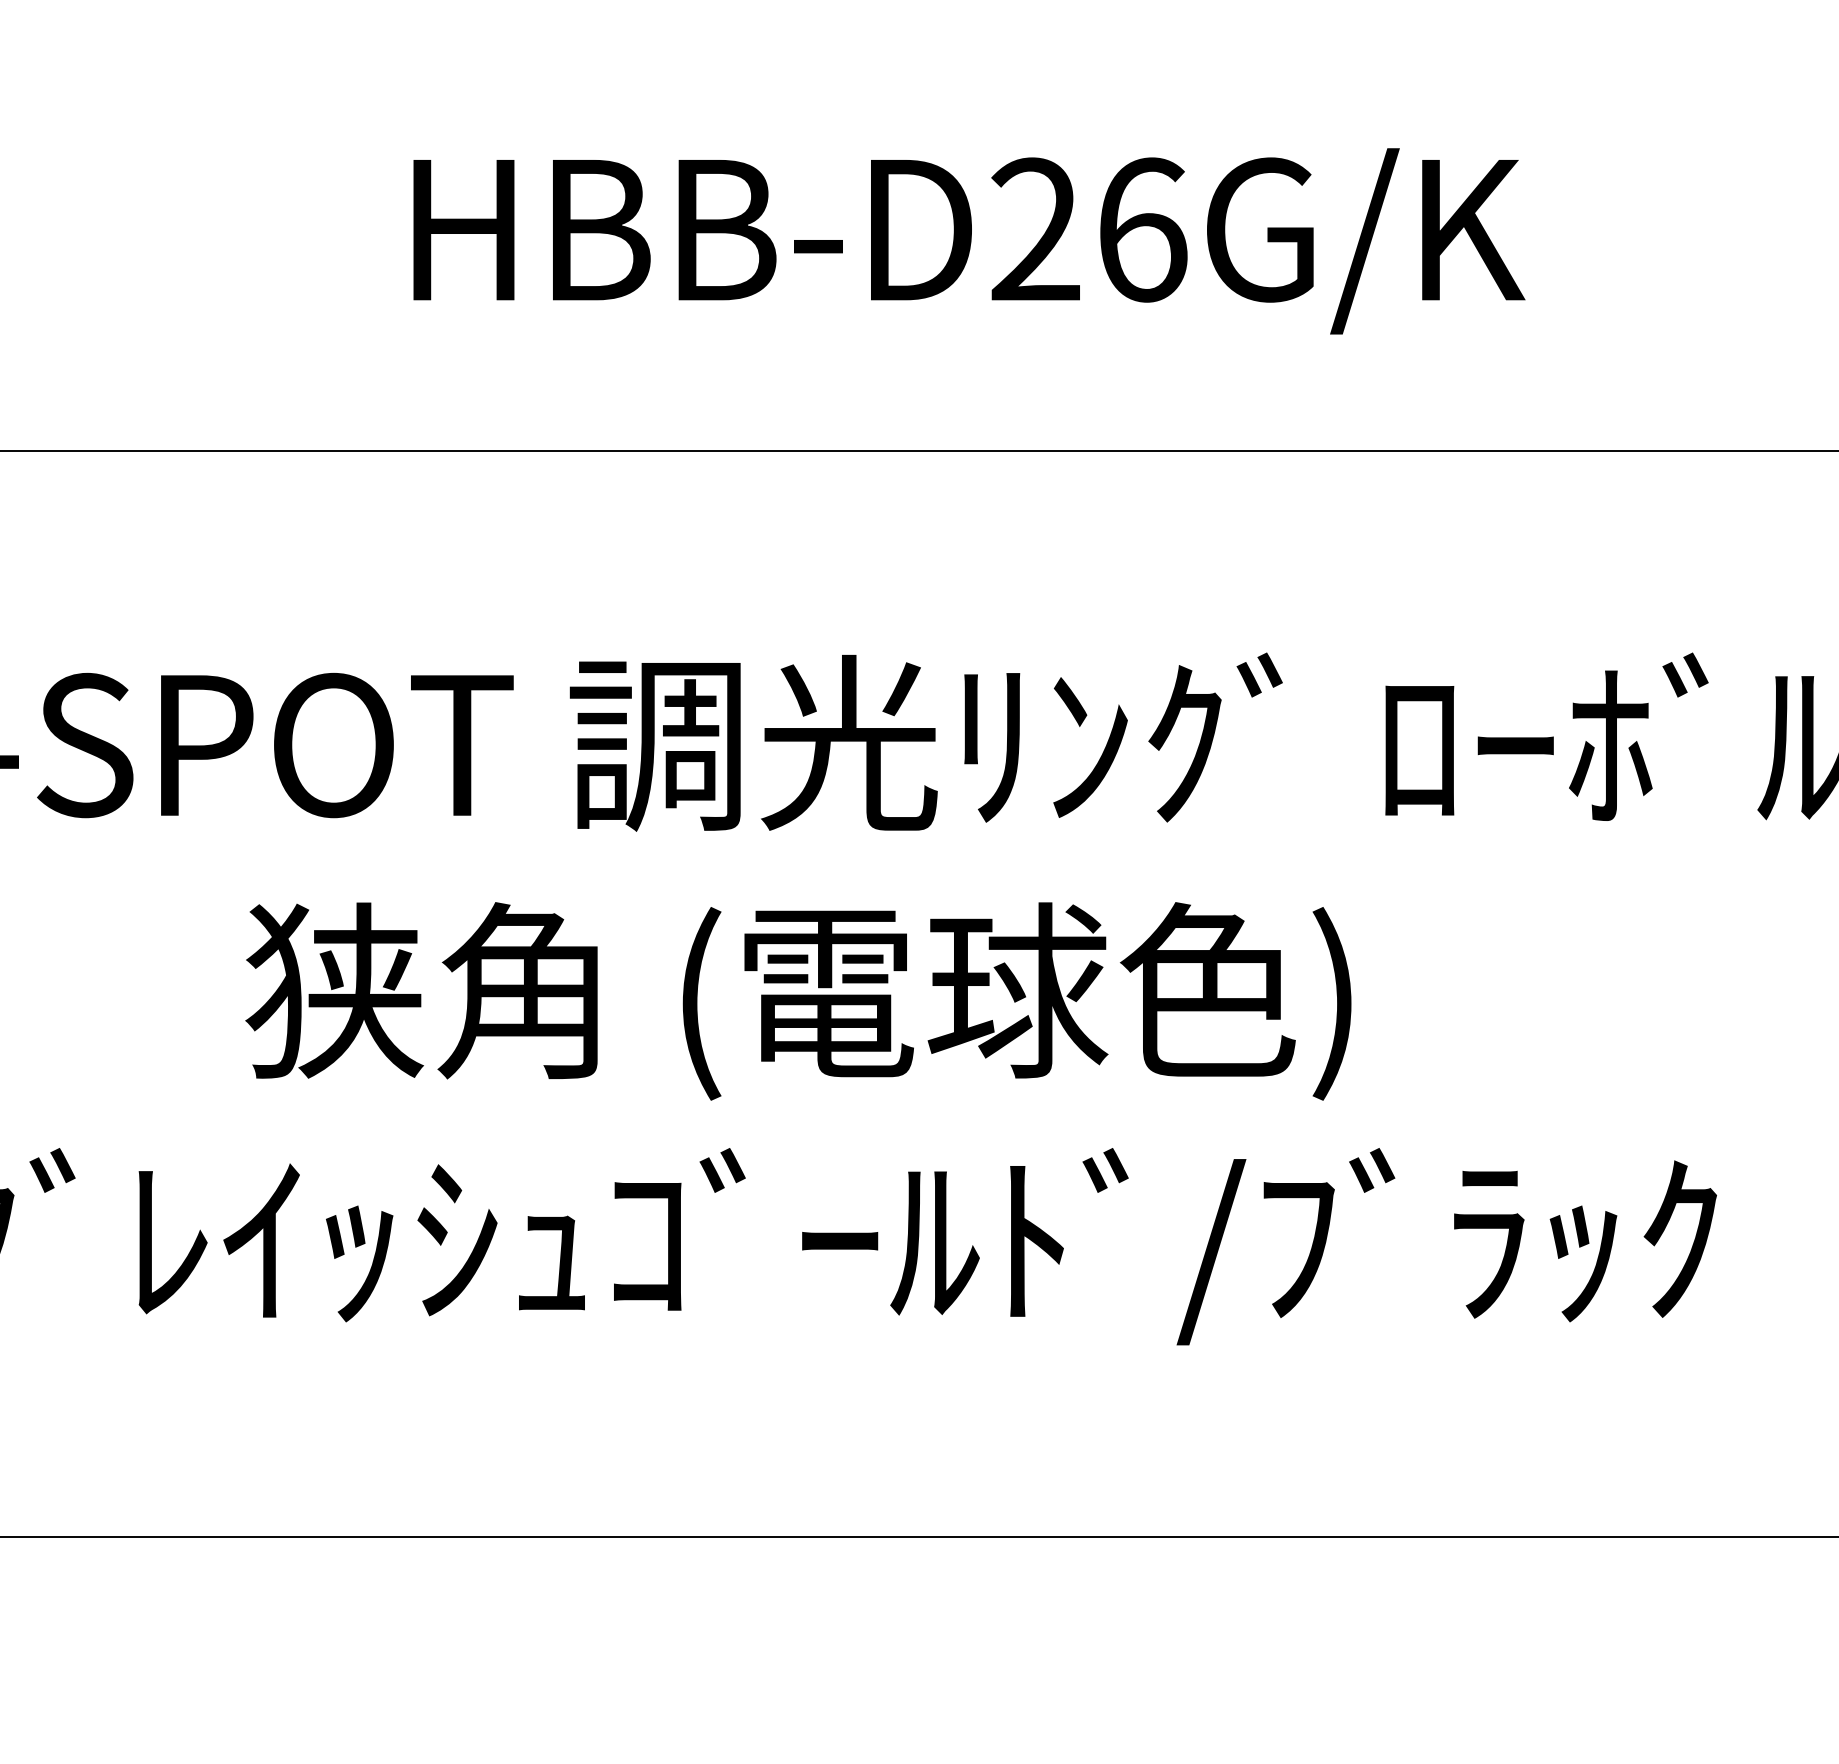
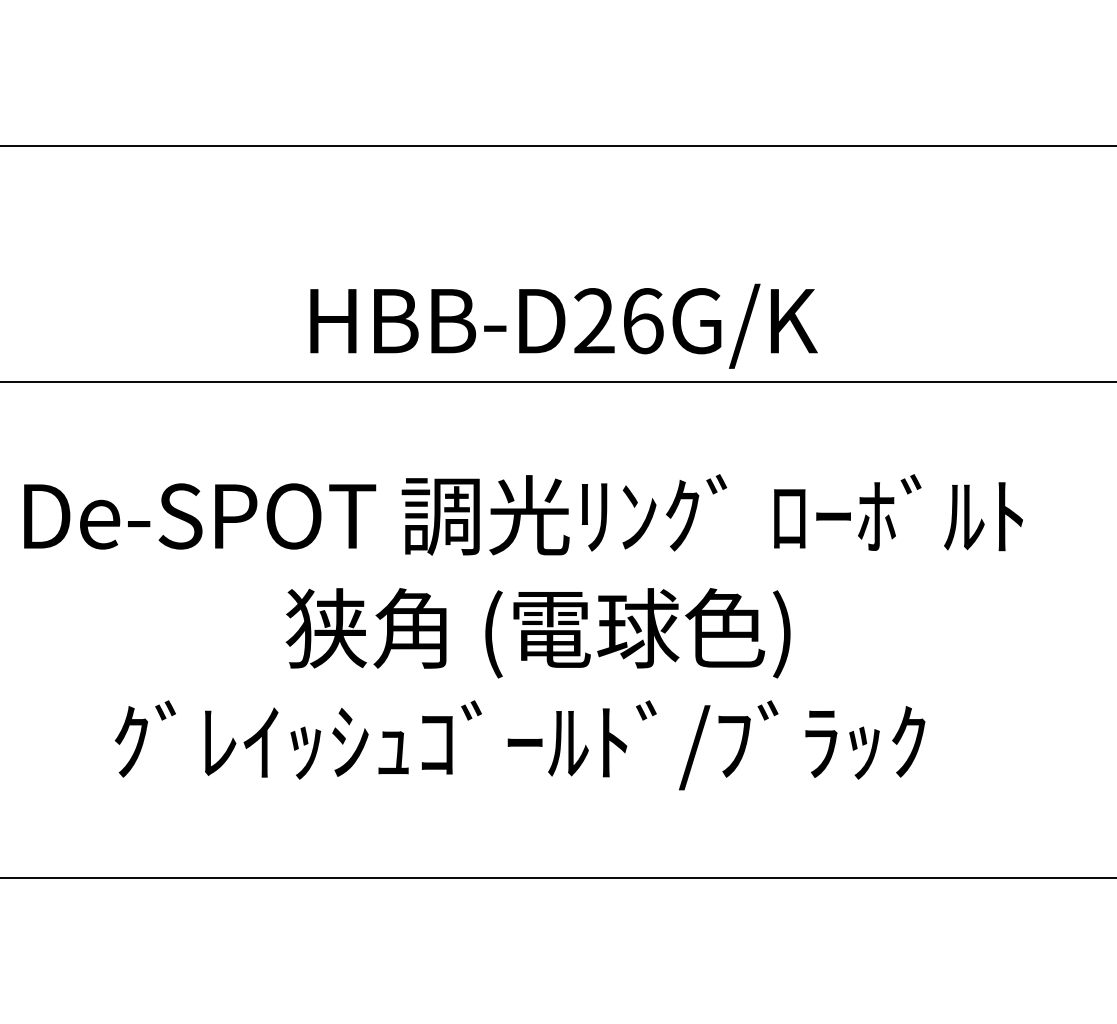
text: (967, 239) -> (563, 325), moved
text: (797, 1001) -> (537, 633), moved

